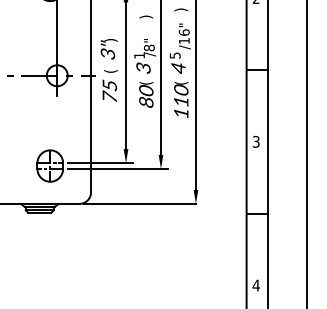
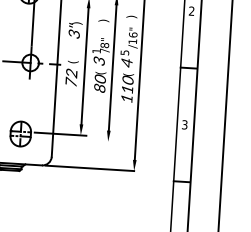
text: (108, 49) -> (74, 30), moved
text: (109, 85) -> (71, 73), 75 -> 72
line: (117, 168) -> (73, 139), removed

